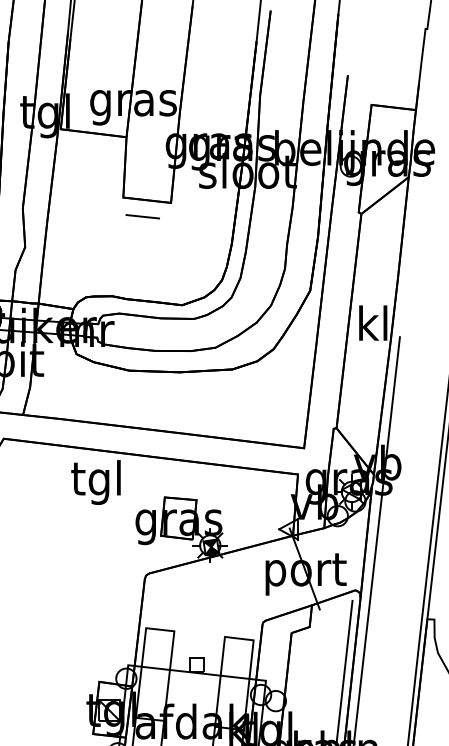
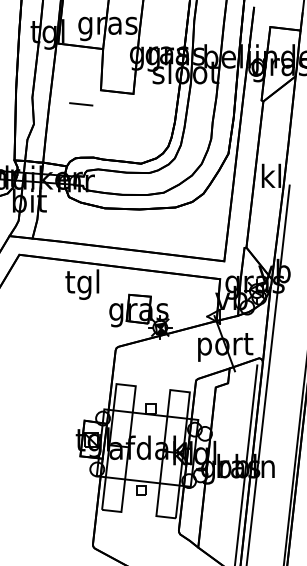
line: (143, 216) -> (81, 104), moved

